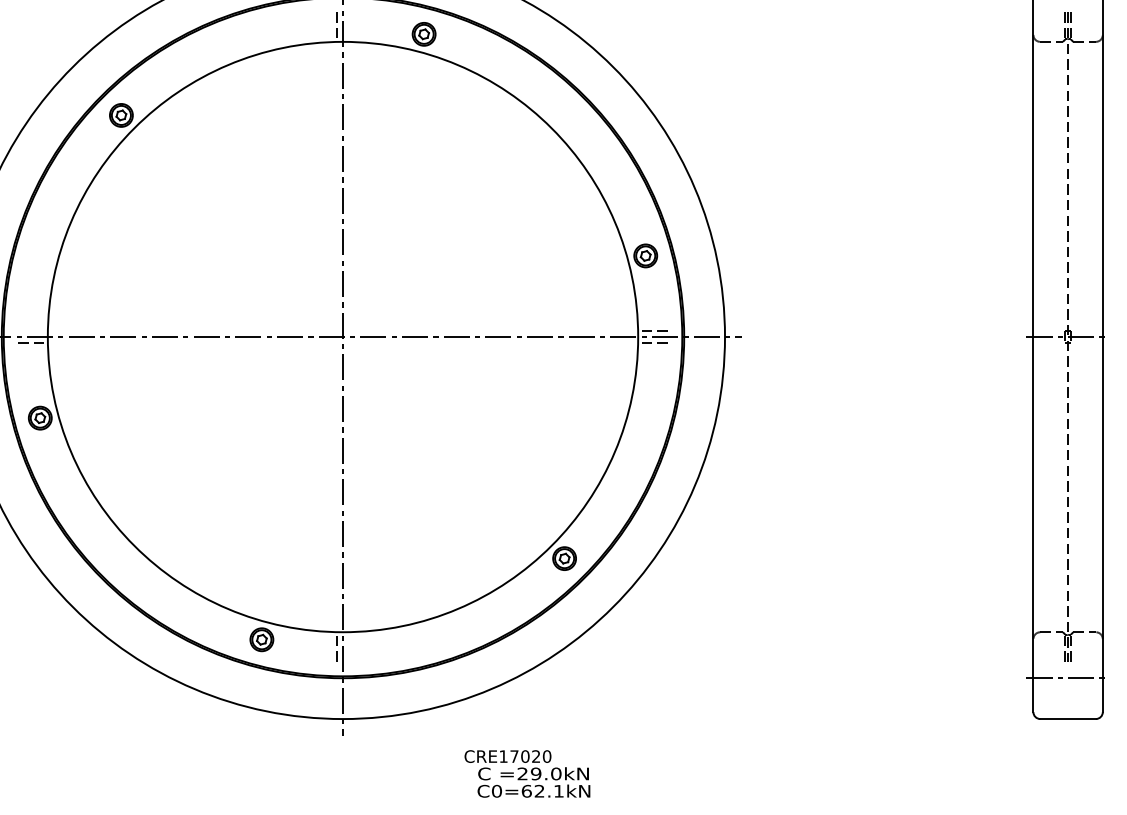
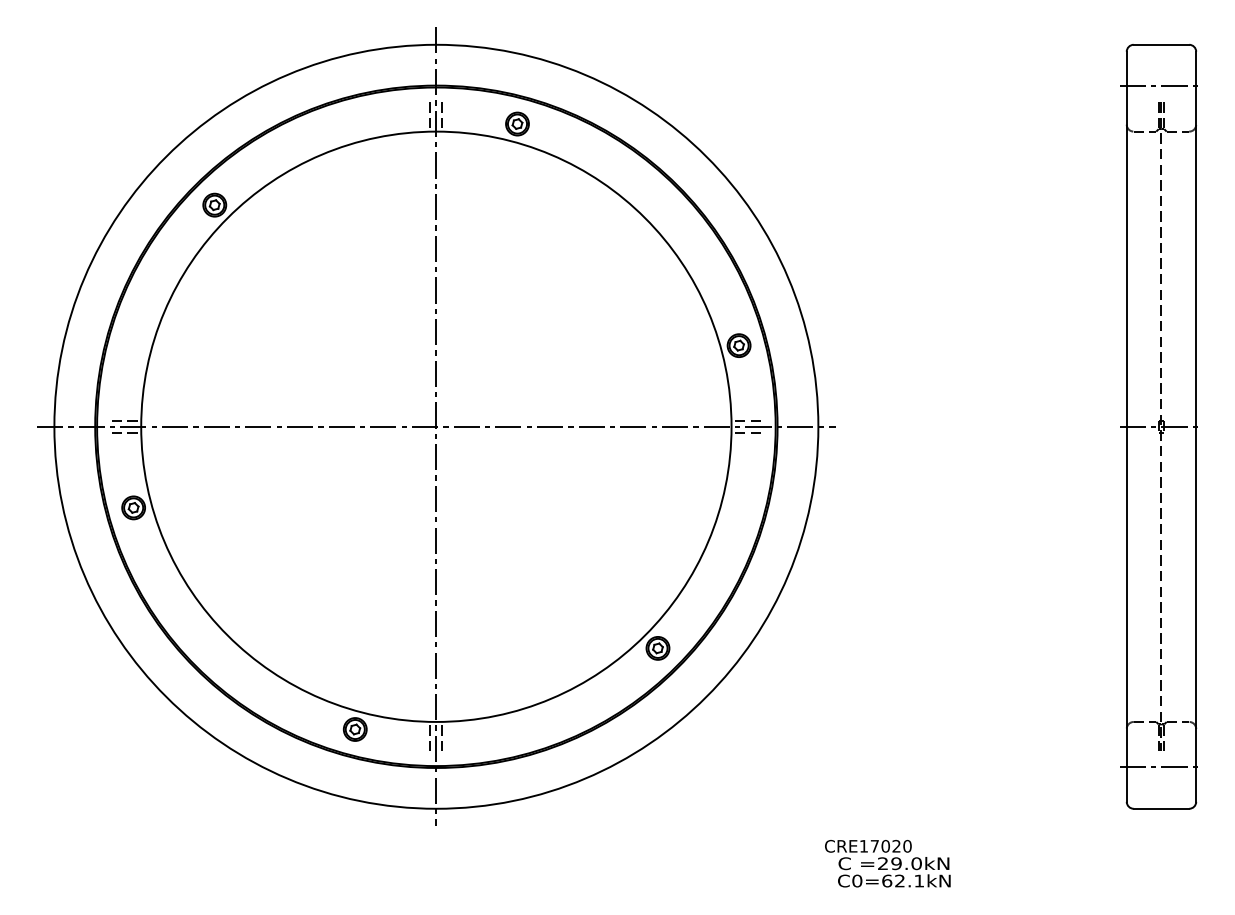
line: (349, 26) -> (442, 116), added
line: (33, 330) -> (126, 420), added
line: (349, 646) -> (442, 736), added
text: (527, 773) -> (887, 863), moved

